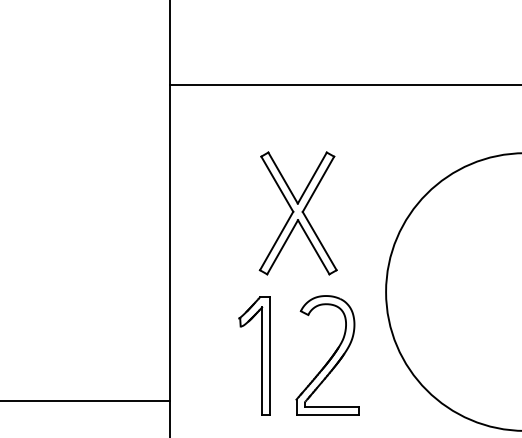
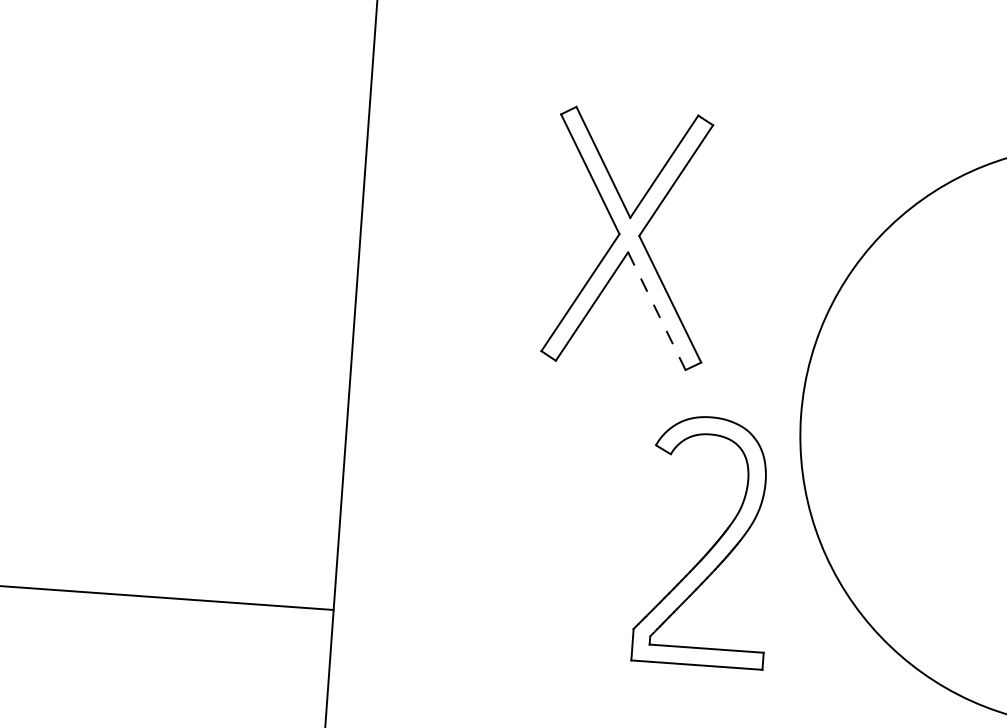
line: (313, 247) -> (656, 311), solid -> dashed
part: (261, 355) -> (531, 529), removed
part: (327, 355) -> (704, 541), moved

